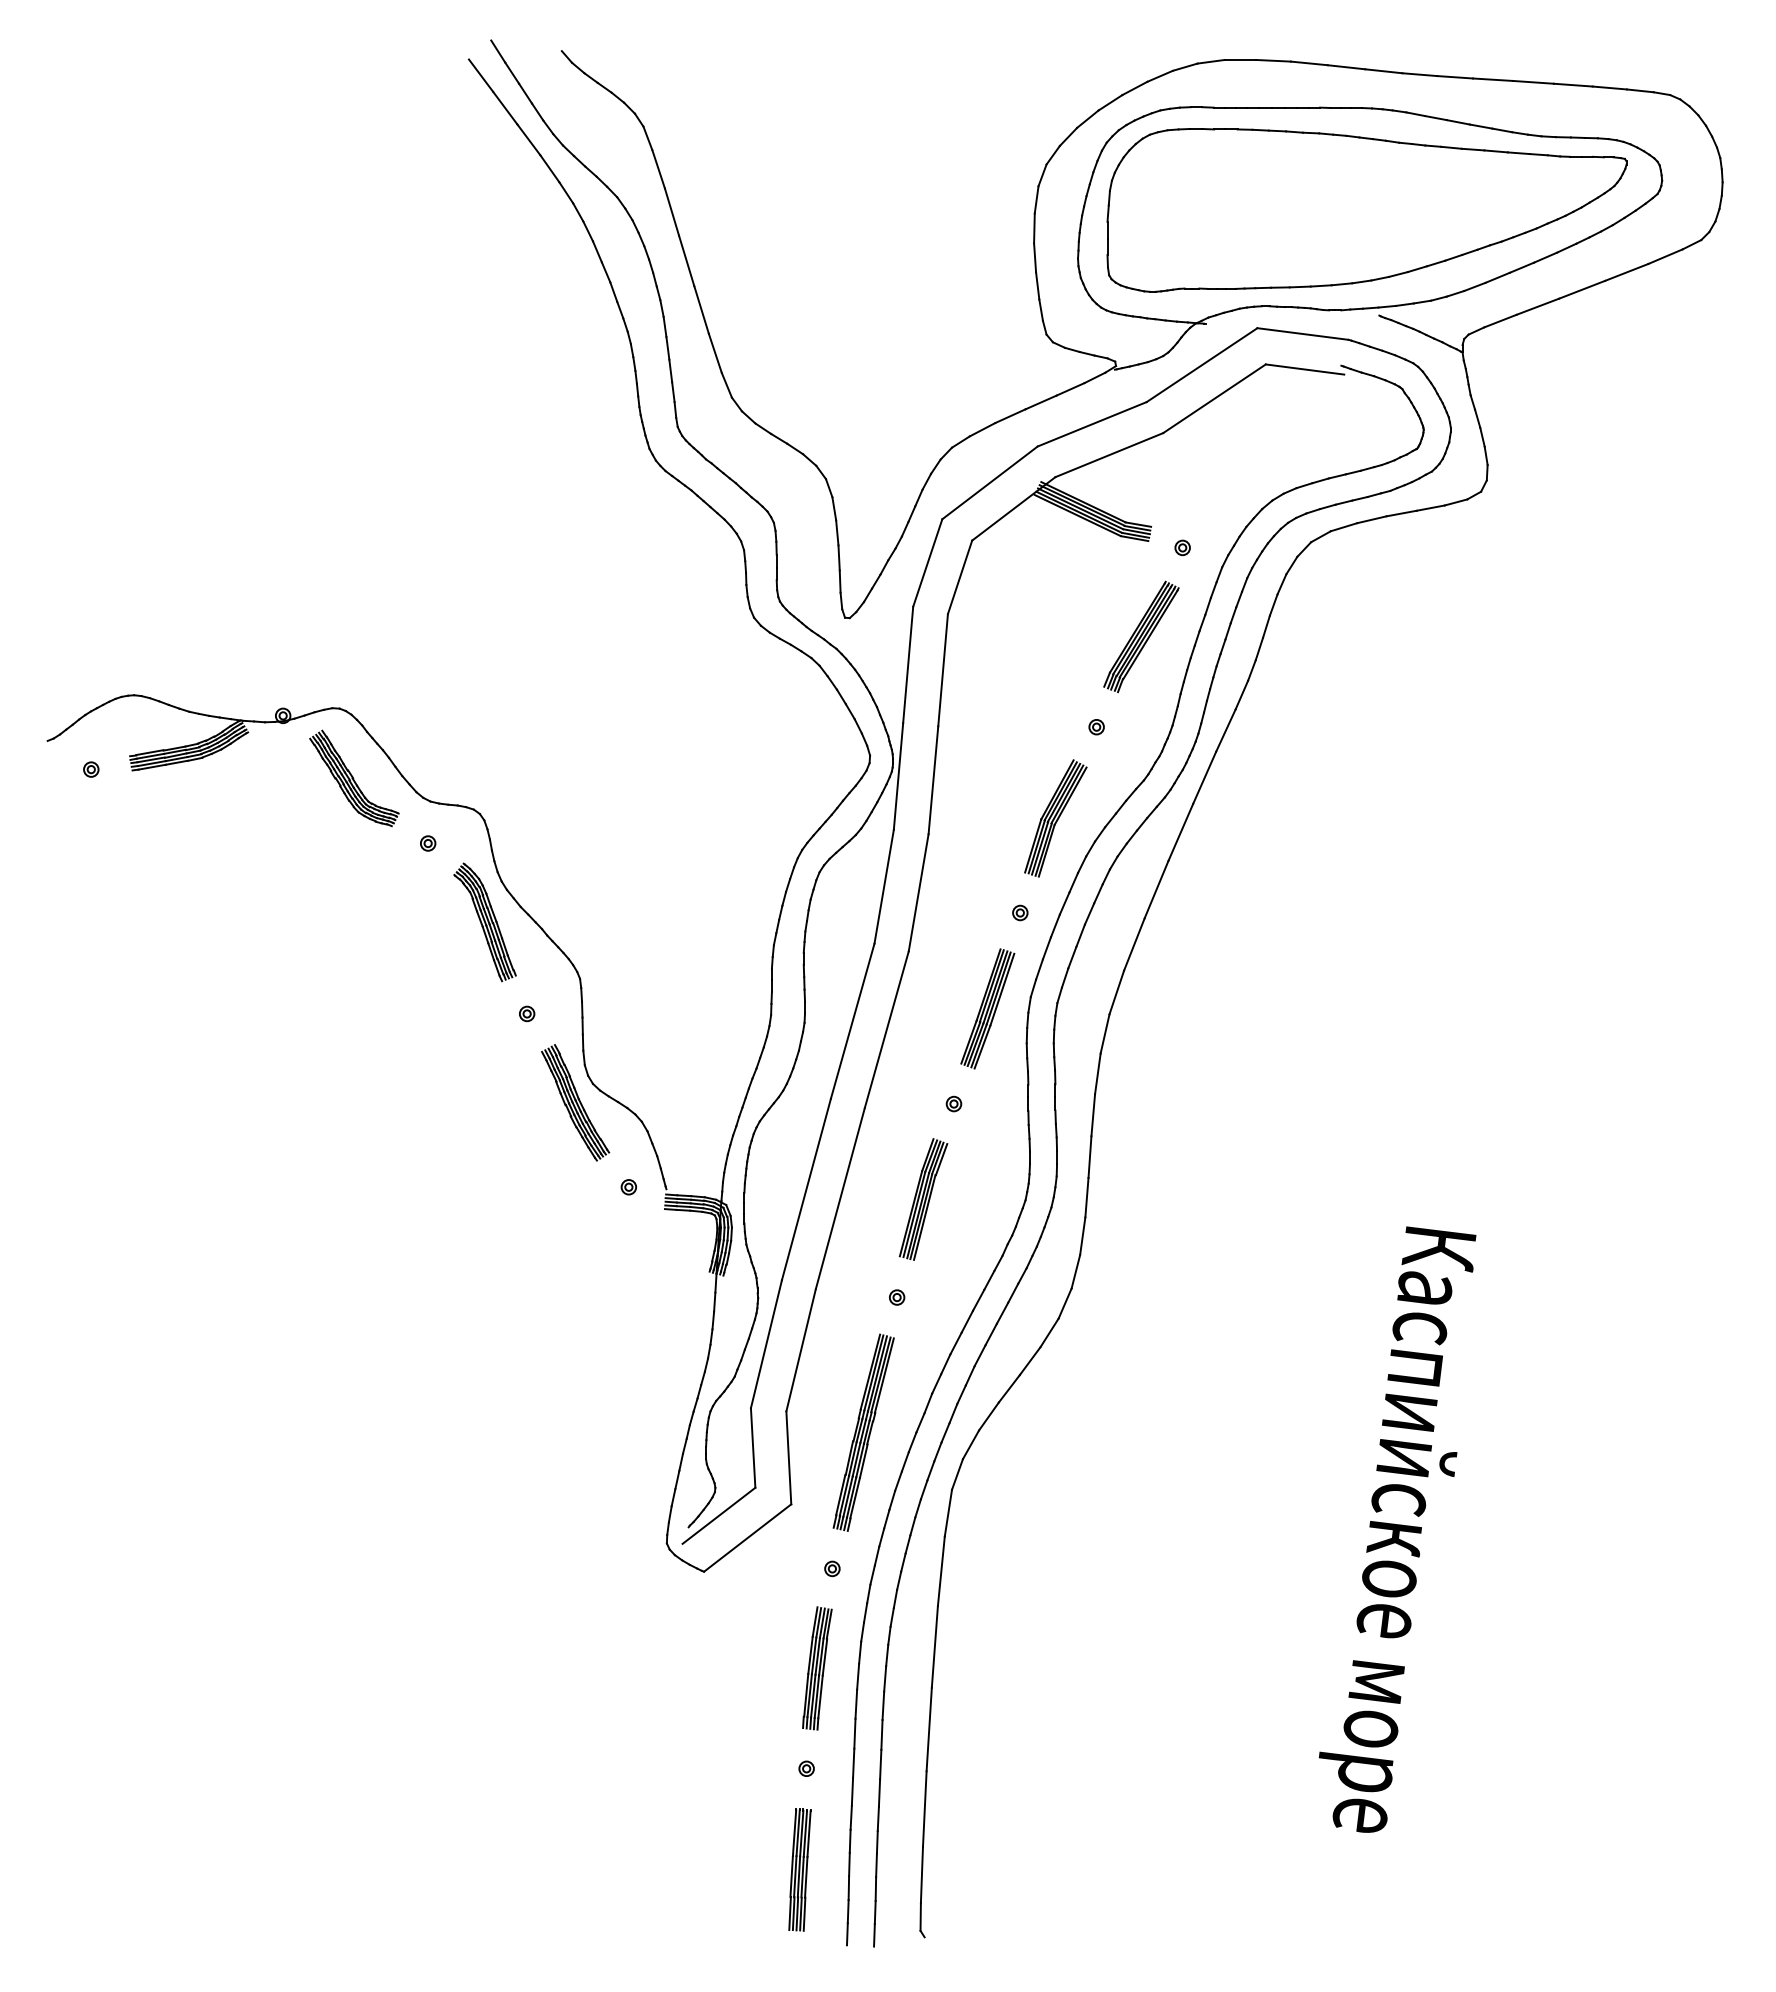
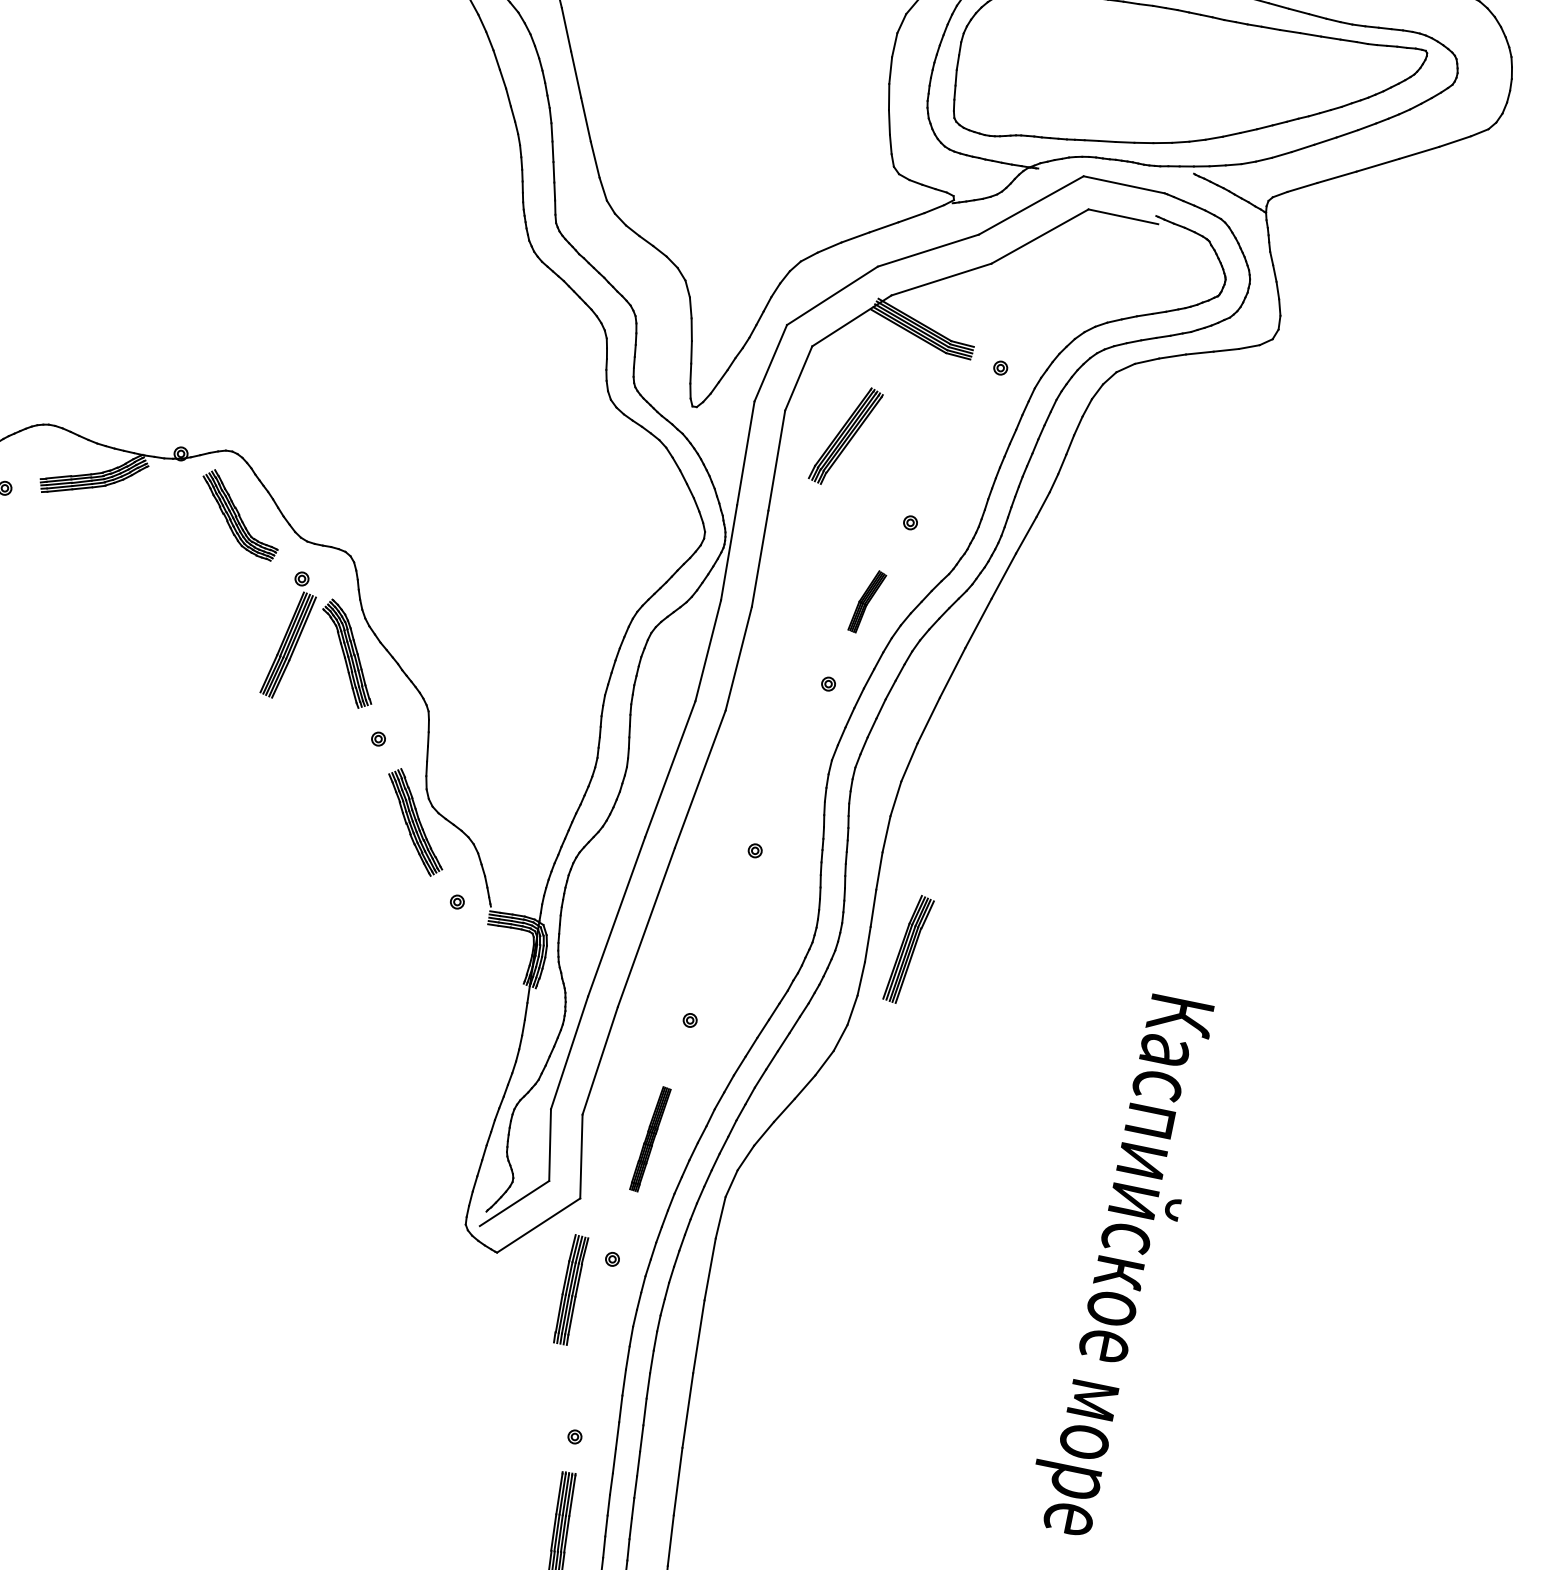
part: (1141, 636) -> (846, 435), moved
part: (1055, 818) -> (866, 601), size x0.6
part: (987, 1008) -> (288, 644), moved
part: (923, 1199) -> (908, 949), moved
part: (863, 1432) -> (650, 1139), size x0.6
part: (817, 1668) -> (571, 1290), moved

